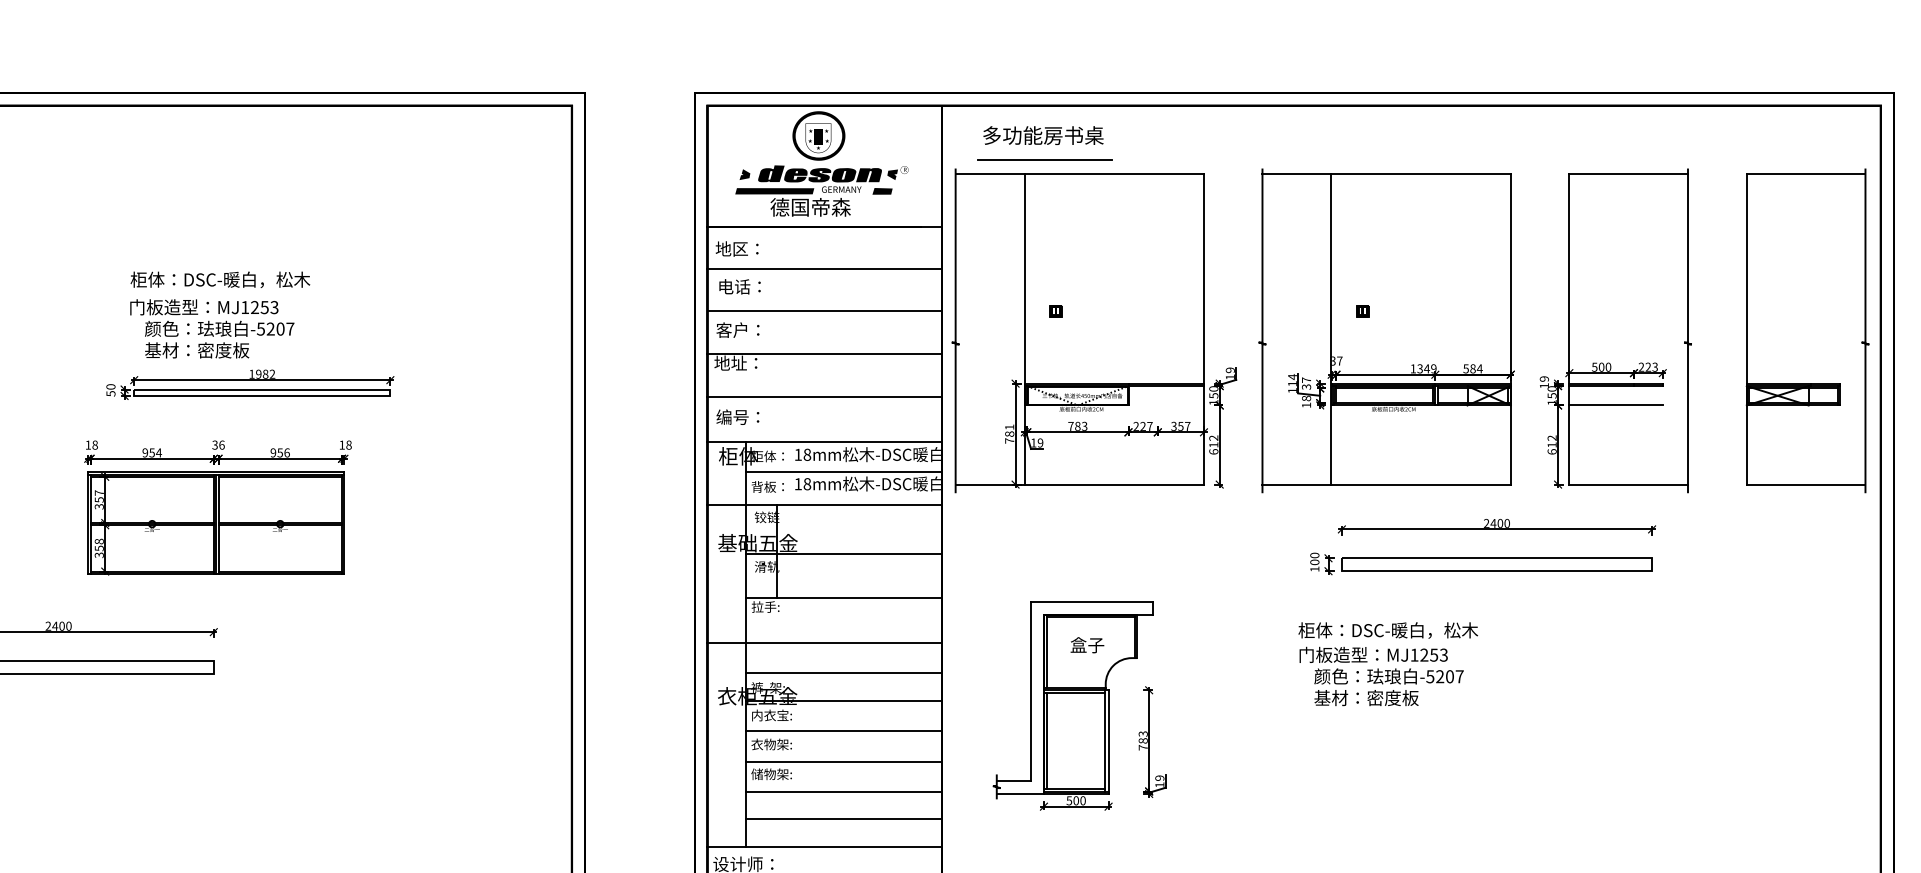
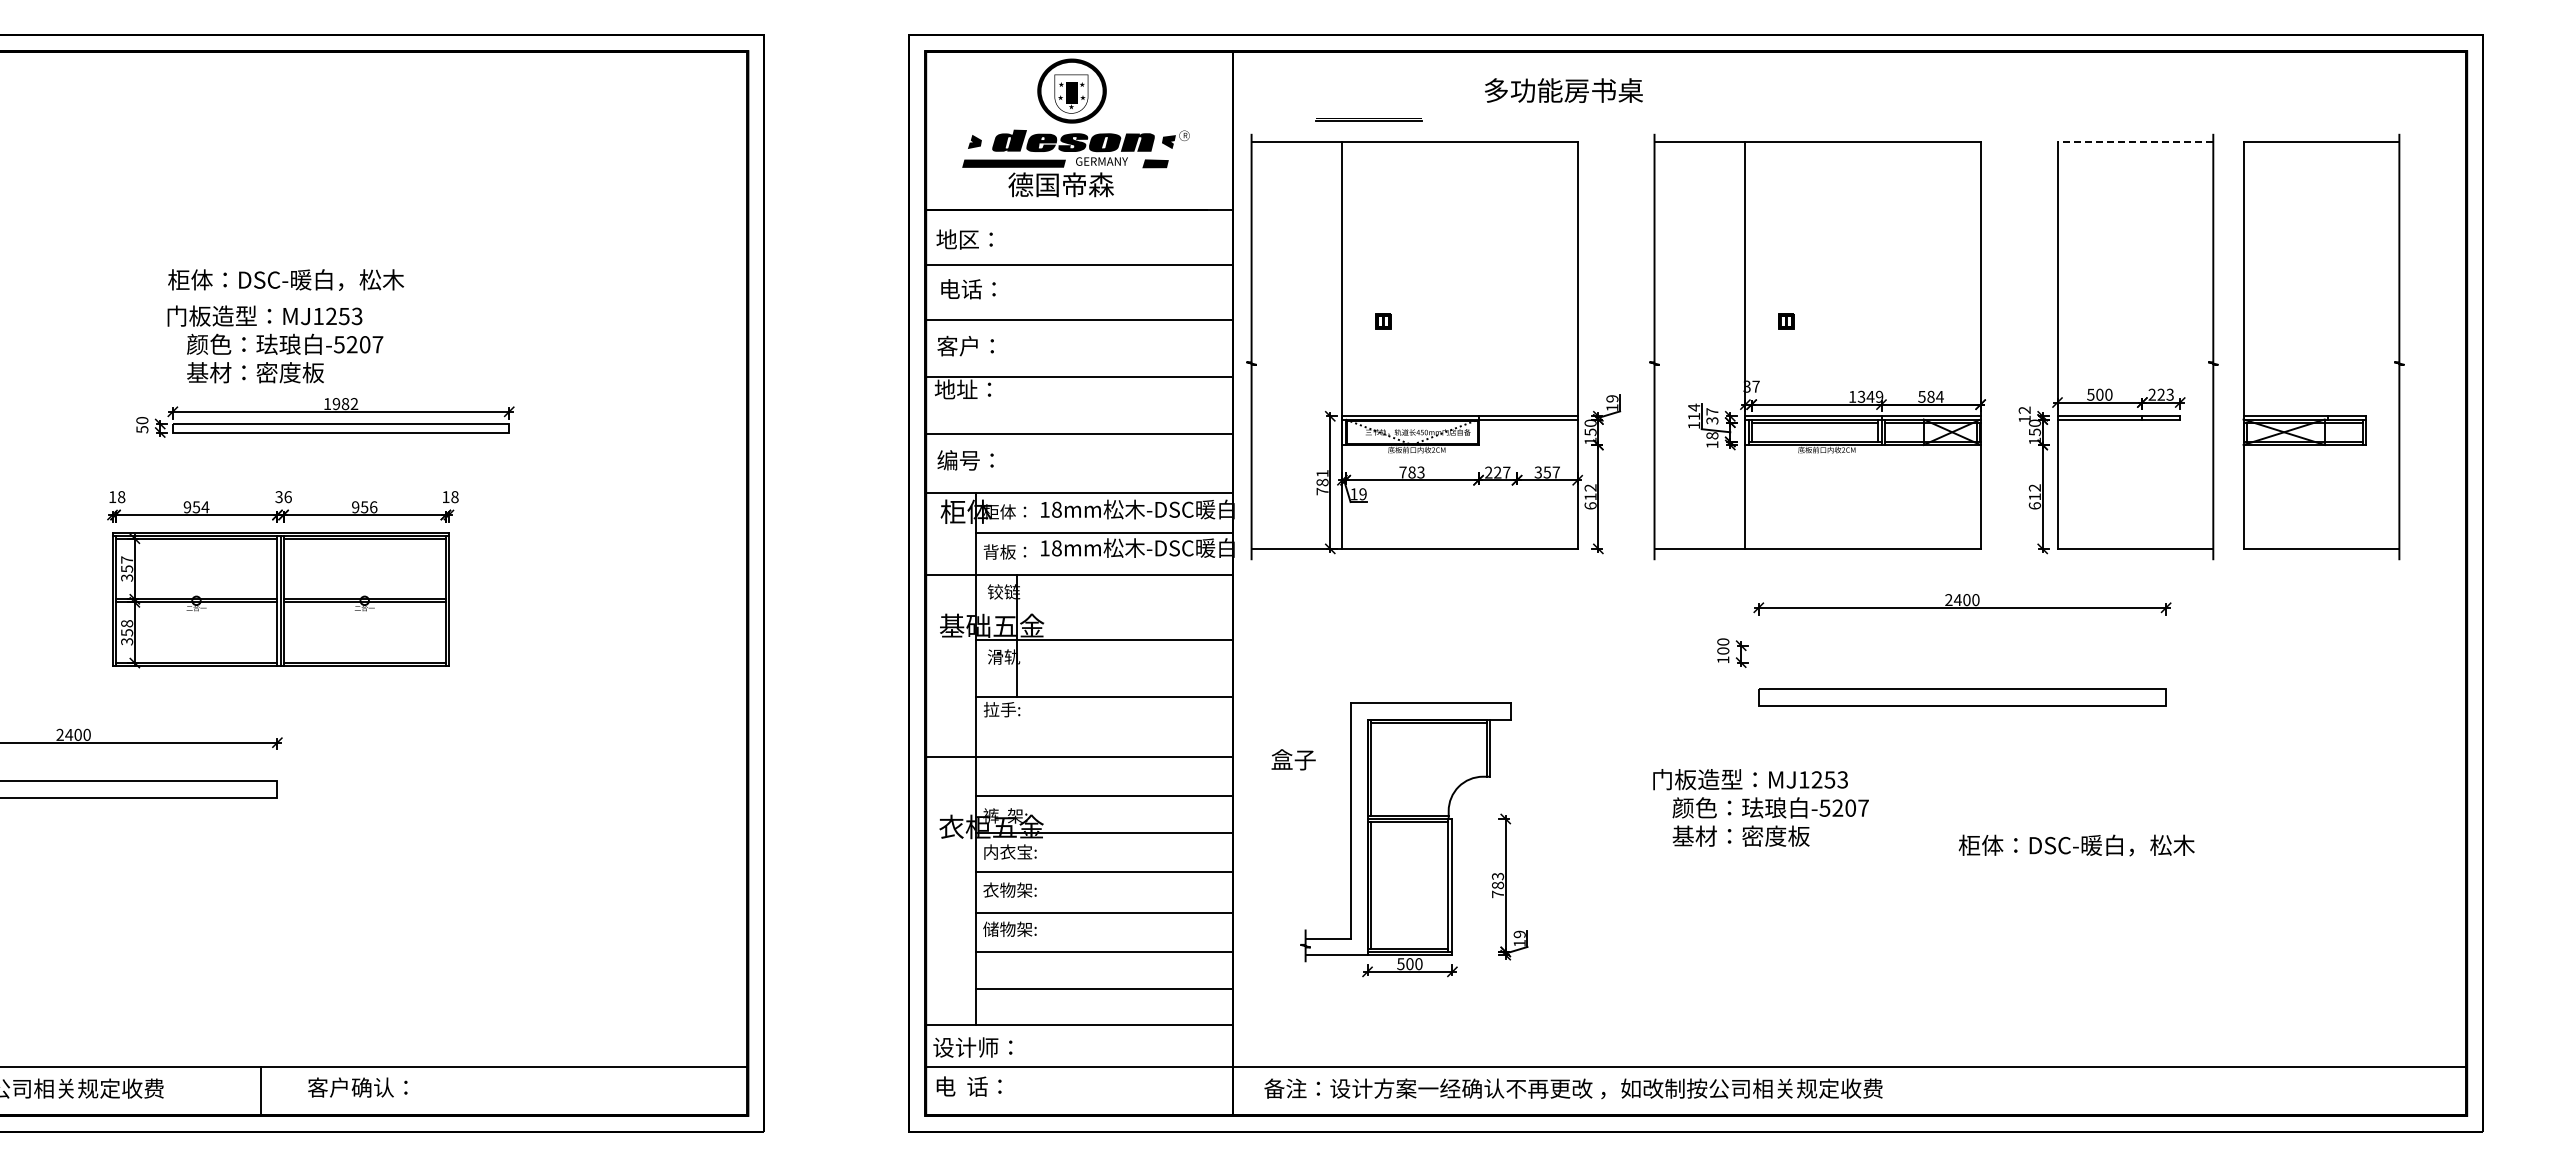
text: (1043, 135) -> (1563, 90), moved
part: (1045, 157) -> (1369, 119), size x0.6
line: (1628, 174) -> (2135, 141), solid -> dashed
part: (1807, 330) -> (2323, 346), moved
text: (1544, 378) -> (2024, 409), 19 -> 12
line: (1615, 405) -> (2118, 445), removed
part: (1497, 565) -> (1962, 697), moved
text: (1388, 630) -> (2076, 845), moved
text: (1087, 644) -> (1293, 759), moved
text: (1381, 676) -> (1760, 807), moved

